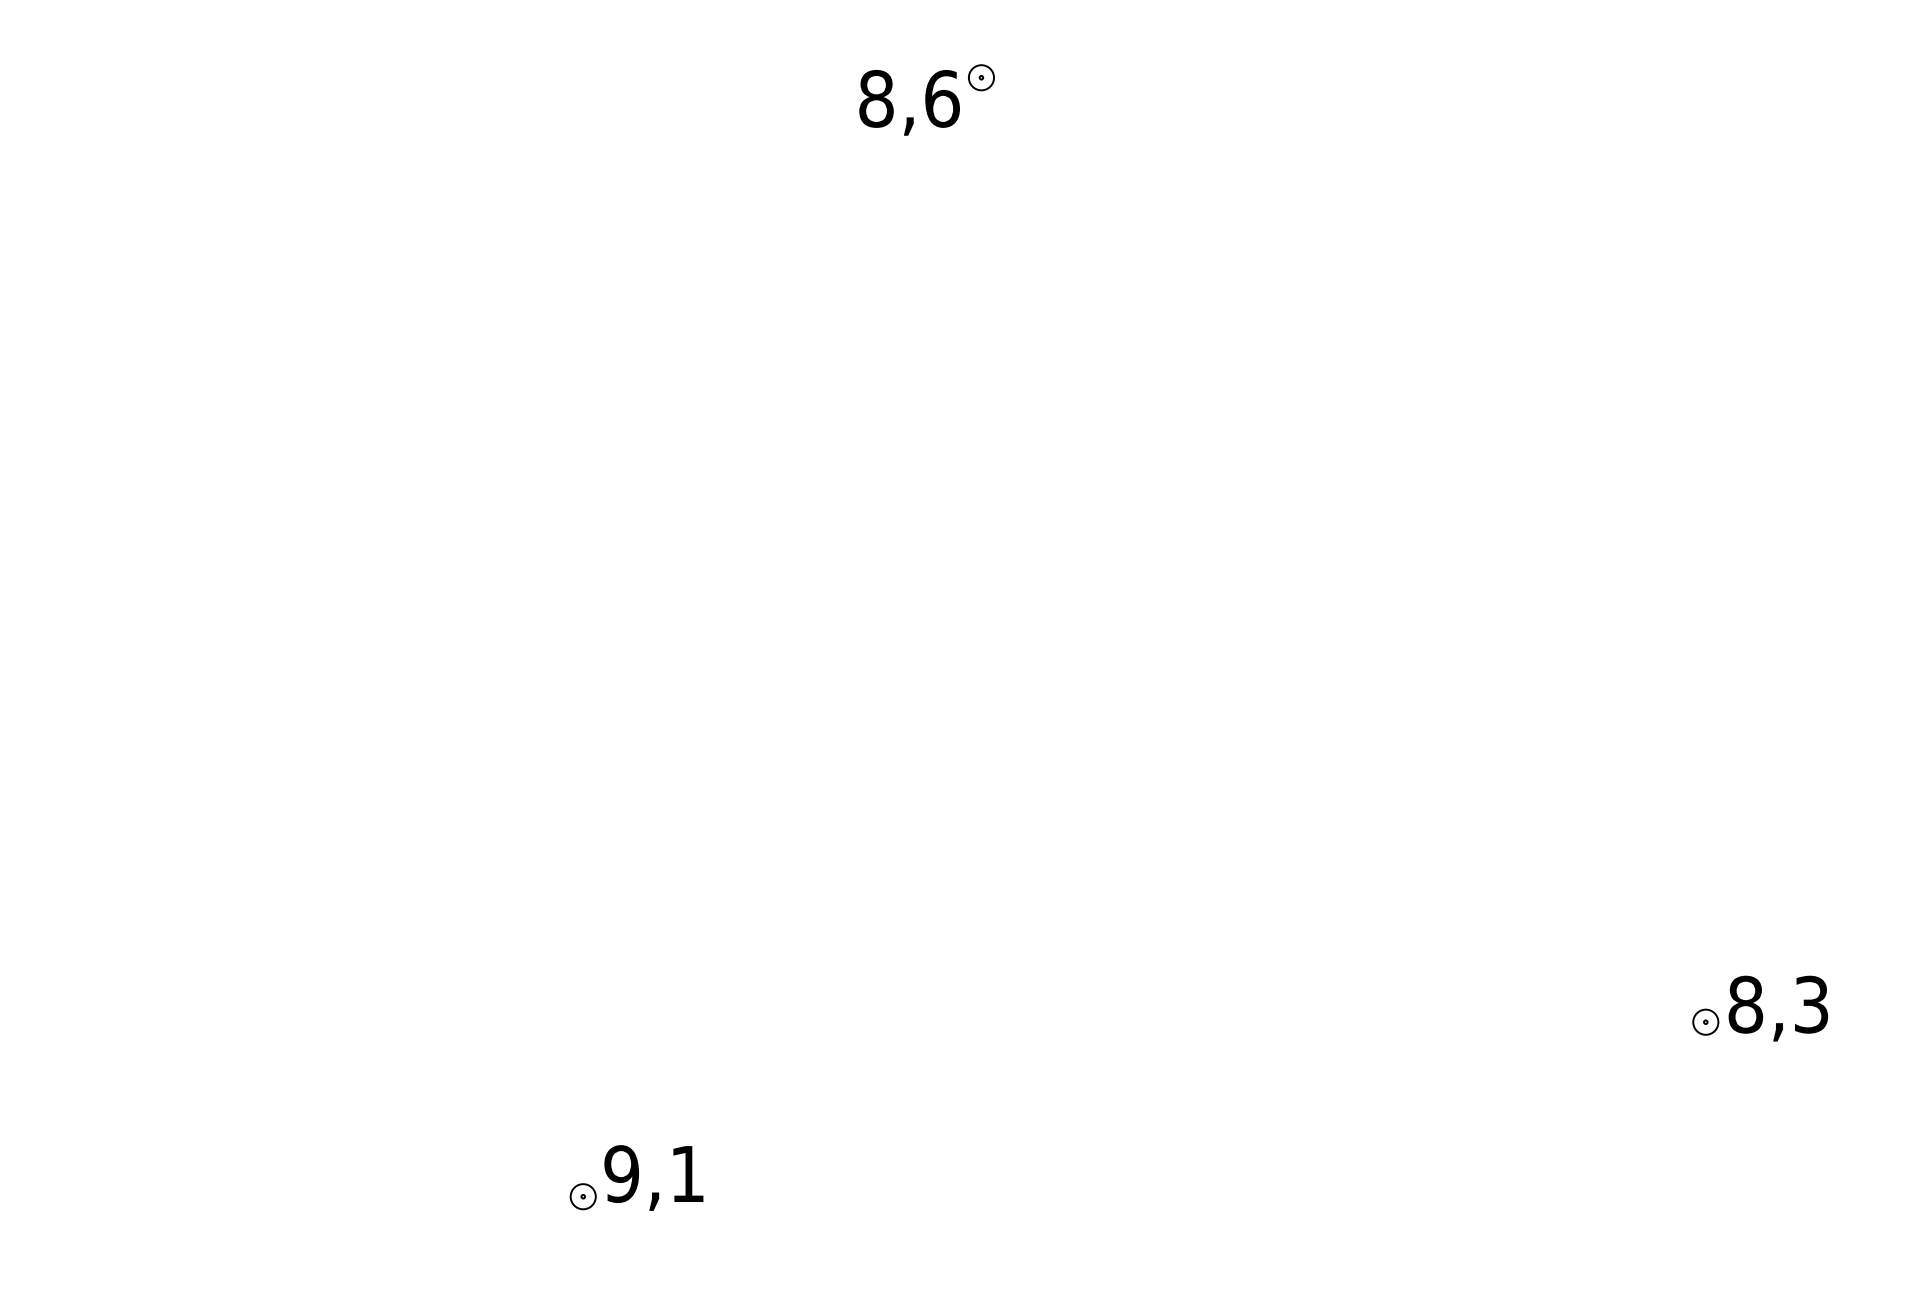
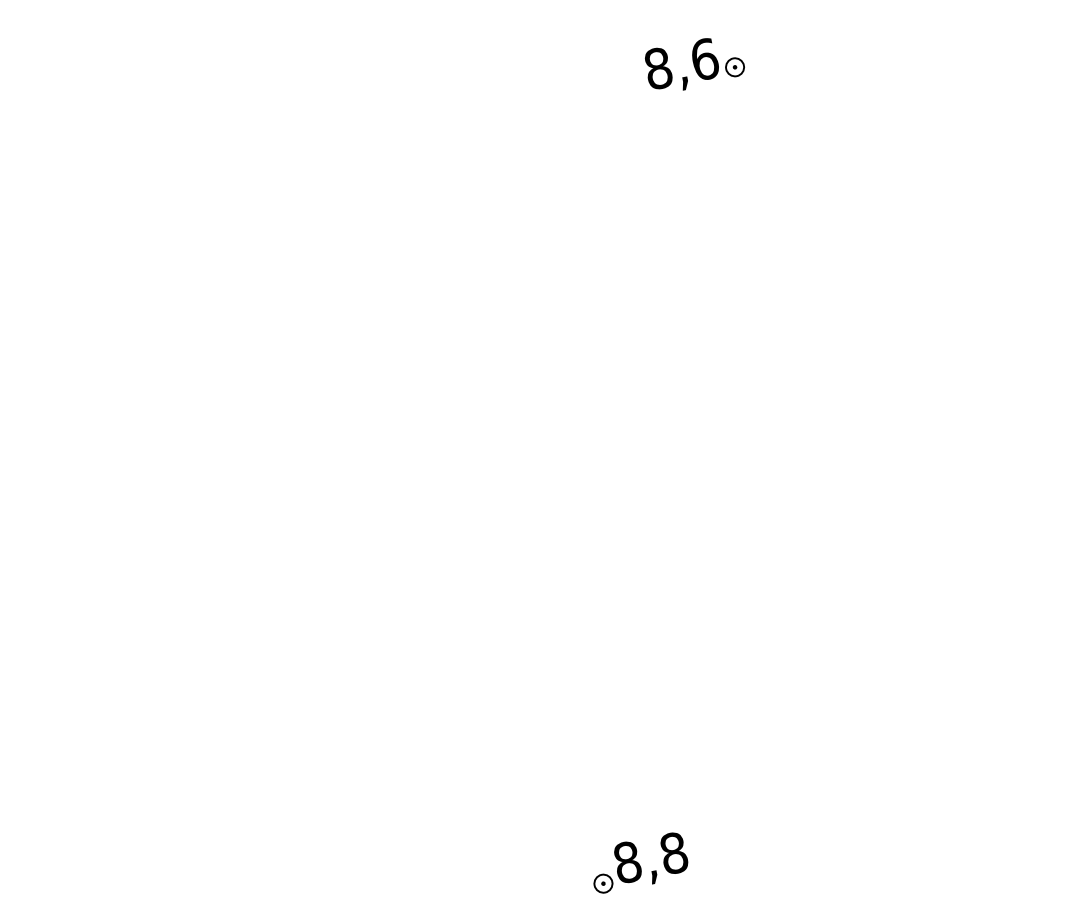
part: (981, 77) -> (735, 67), moved
text: (654, 1173) -> (650, 857), 9,1 -> 8,8

